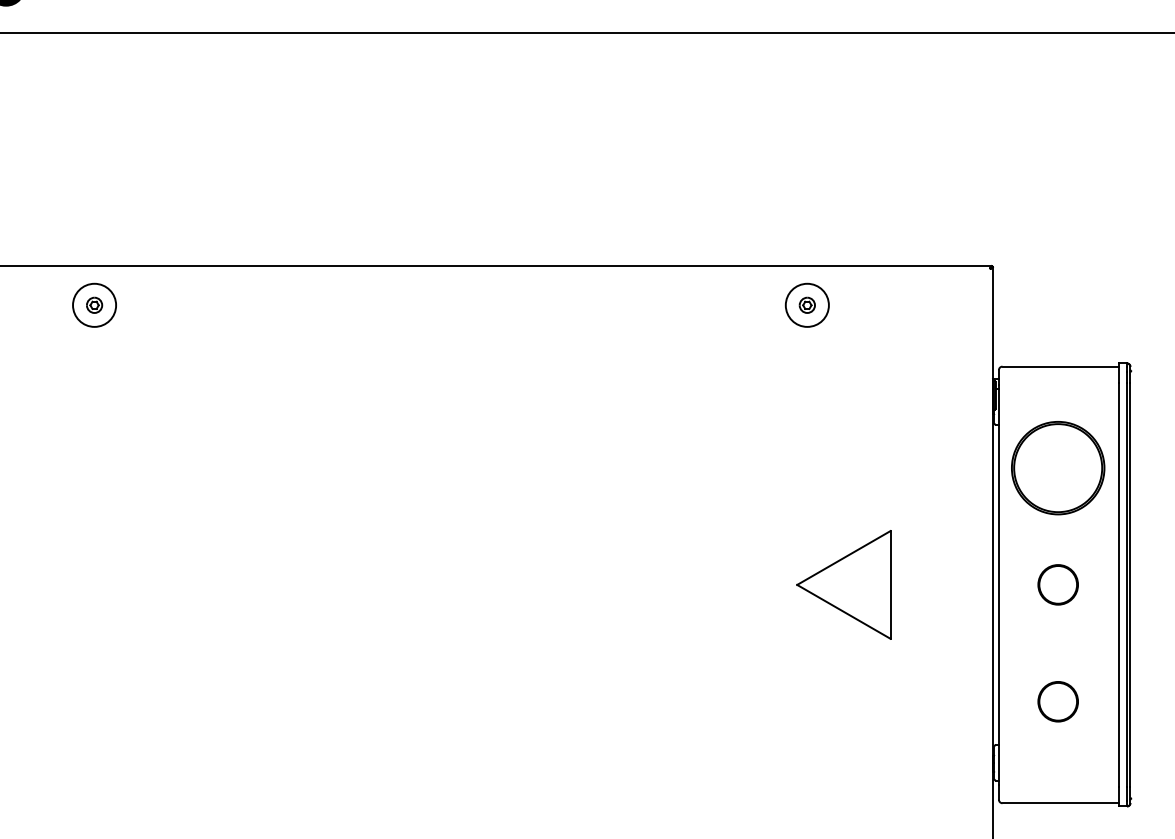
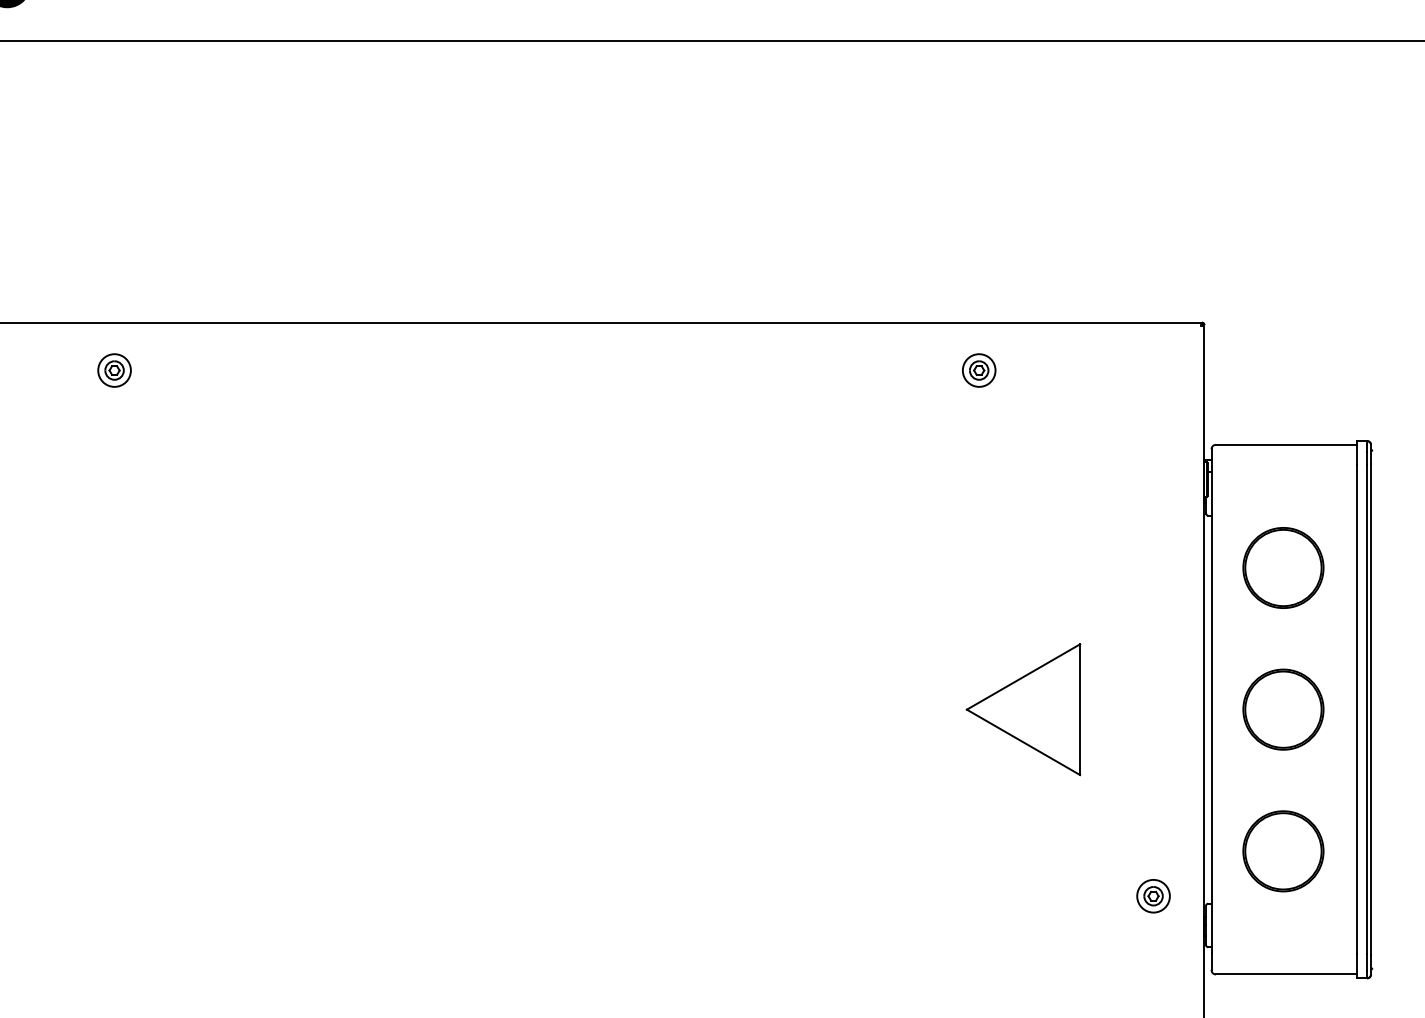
circle: (94, 305) -> (114, 370), size x0.62
circle: (806, 305) -> (978, 370), size x0.62
part: (1058, 467) -> (1283, 567), size x0.71
part: (1058, 584) -> (1283, 709), size x1.67
part: (1058, 701) -> (1283, 851), size x1.67
part: (951, 738) -> (1153, 896), added

